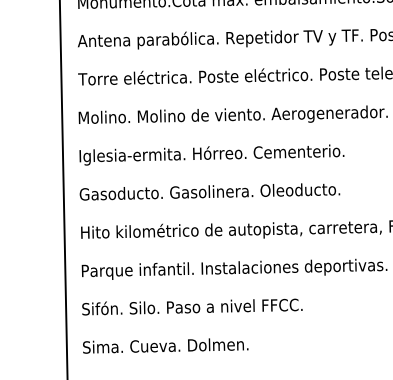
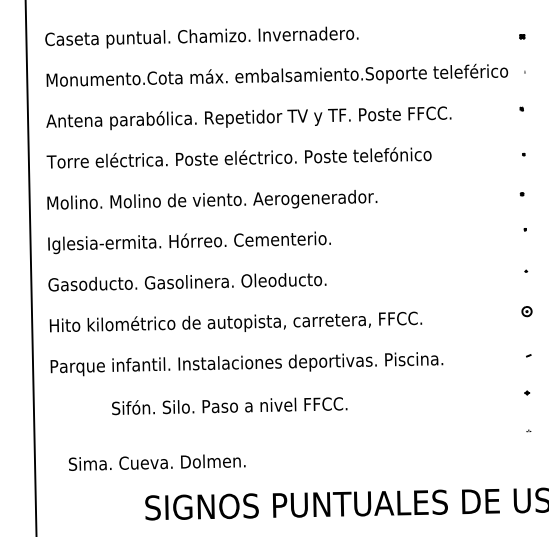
text: (192, 307) -> (229, 406), moved
text: (165, 345) -> (156, 462), moved

